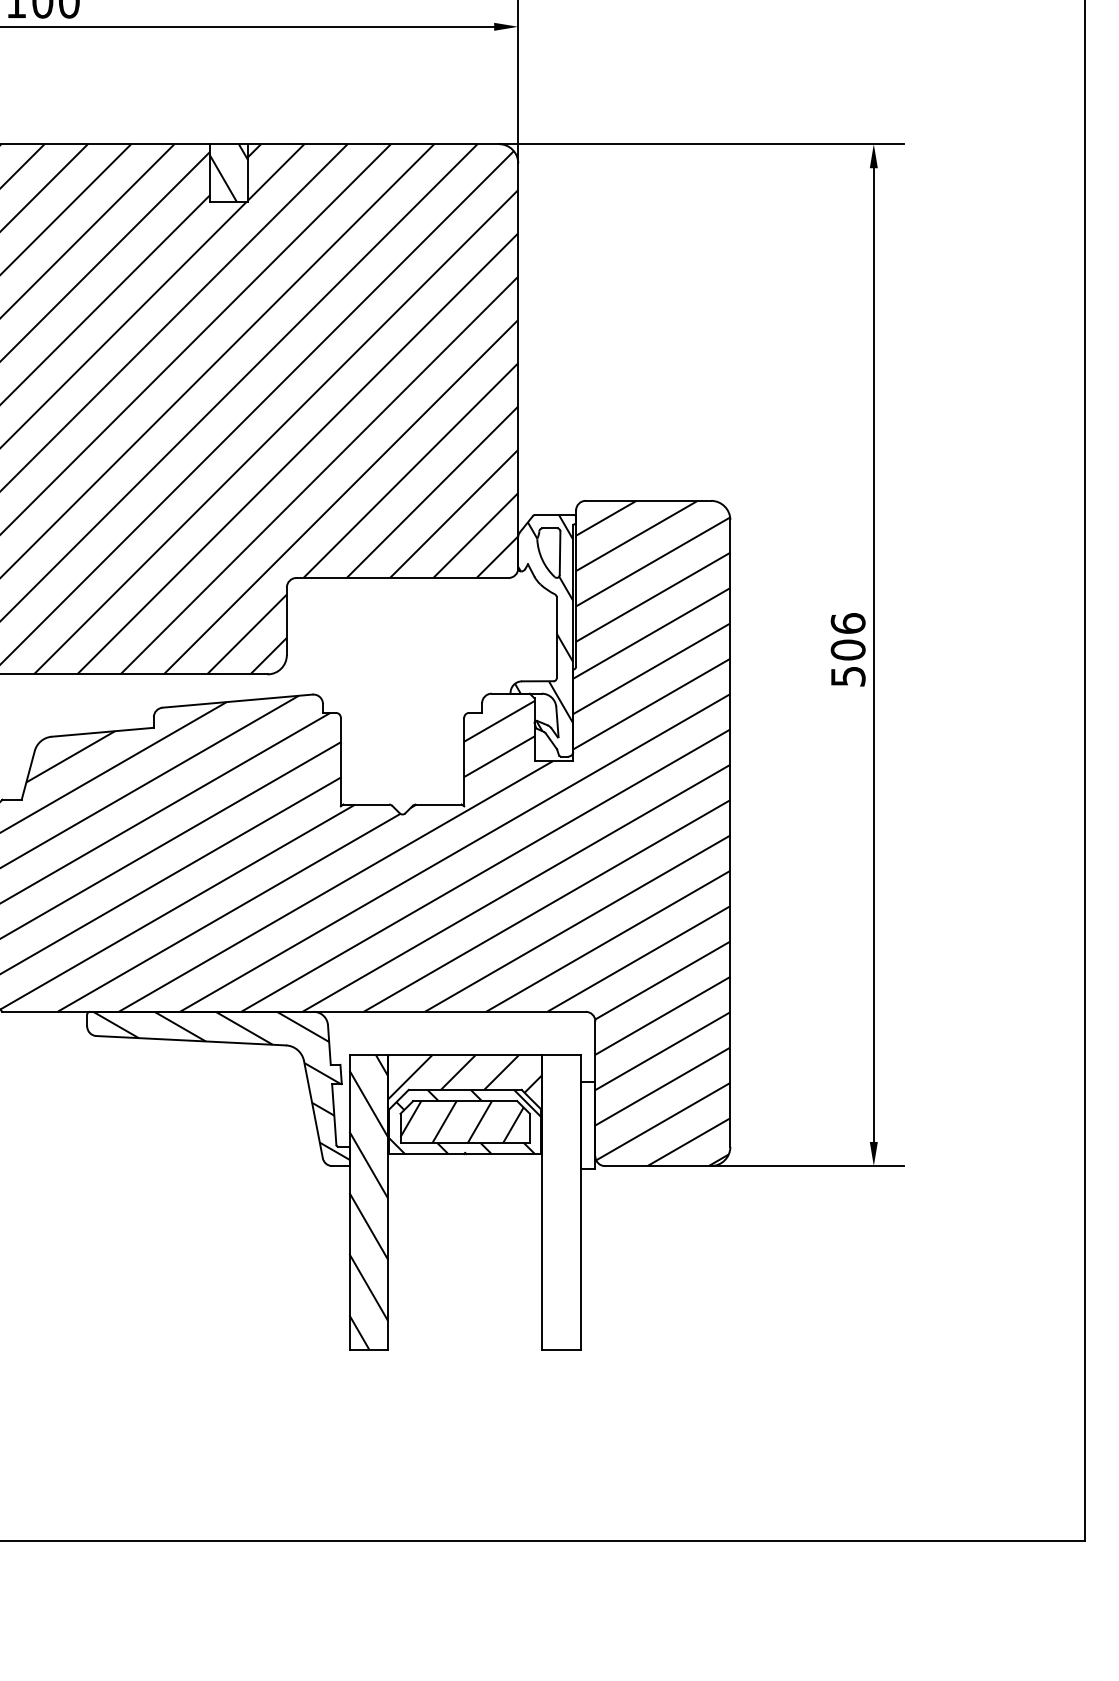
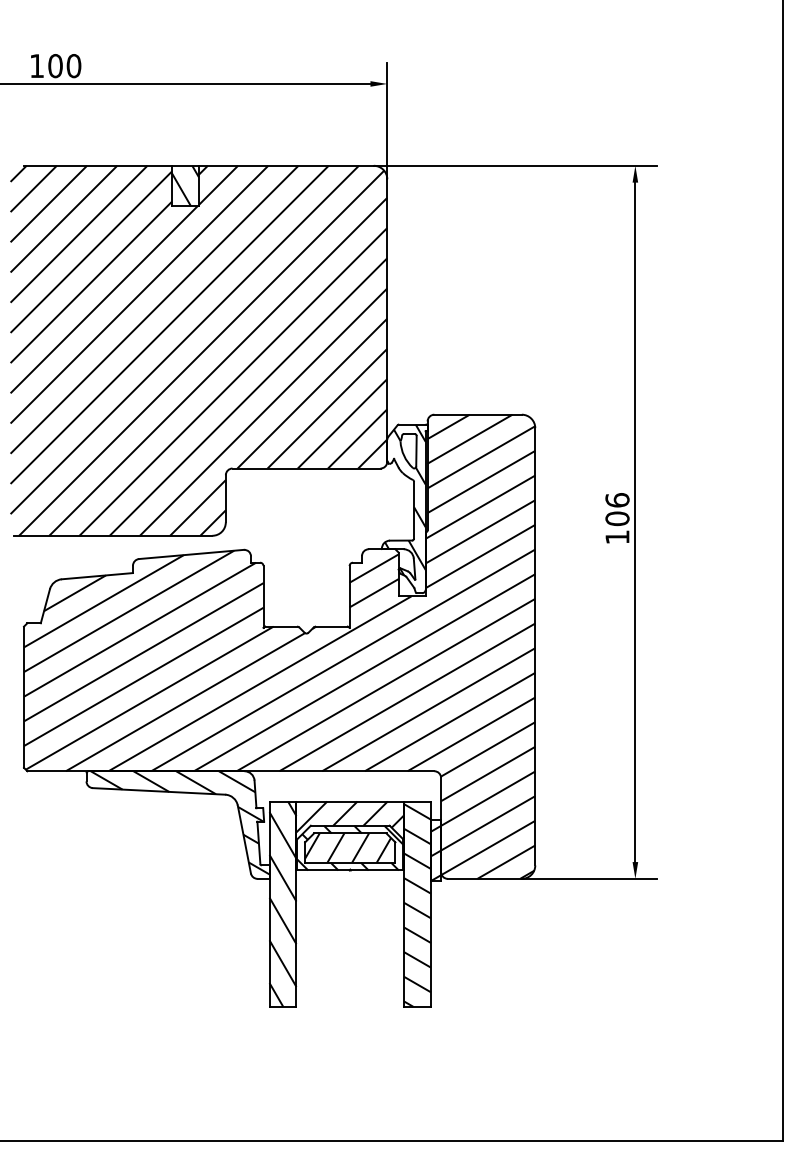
text: (848, 676) -> (617, 537), 506 -> 106
hatch: (588, 1128) -> (436, 852), added
hatch: (561, 1204) -> (417, 905), added

